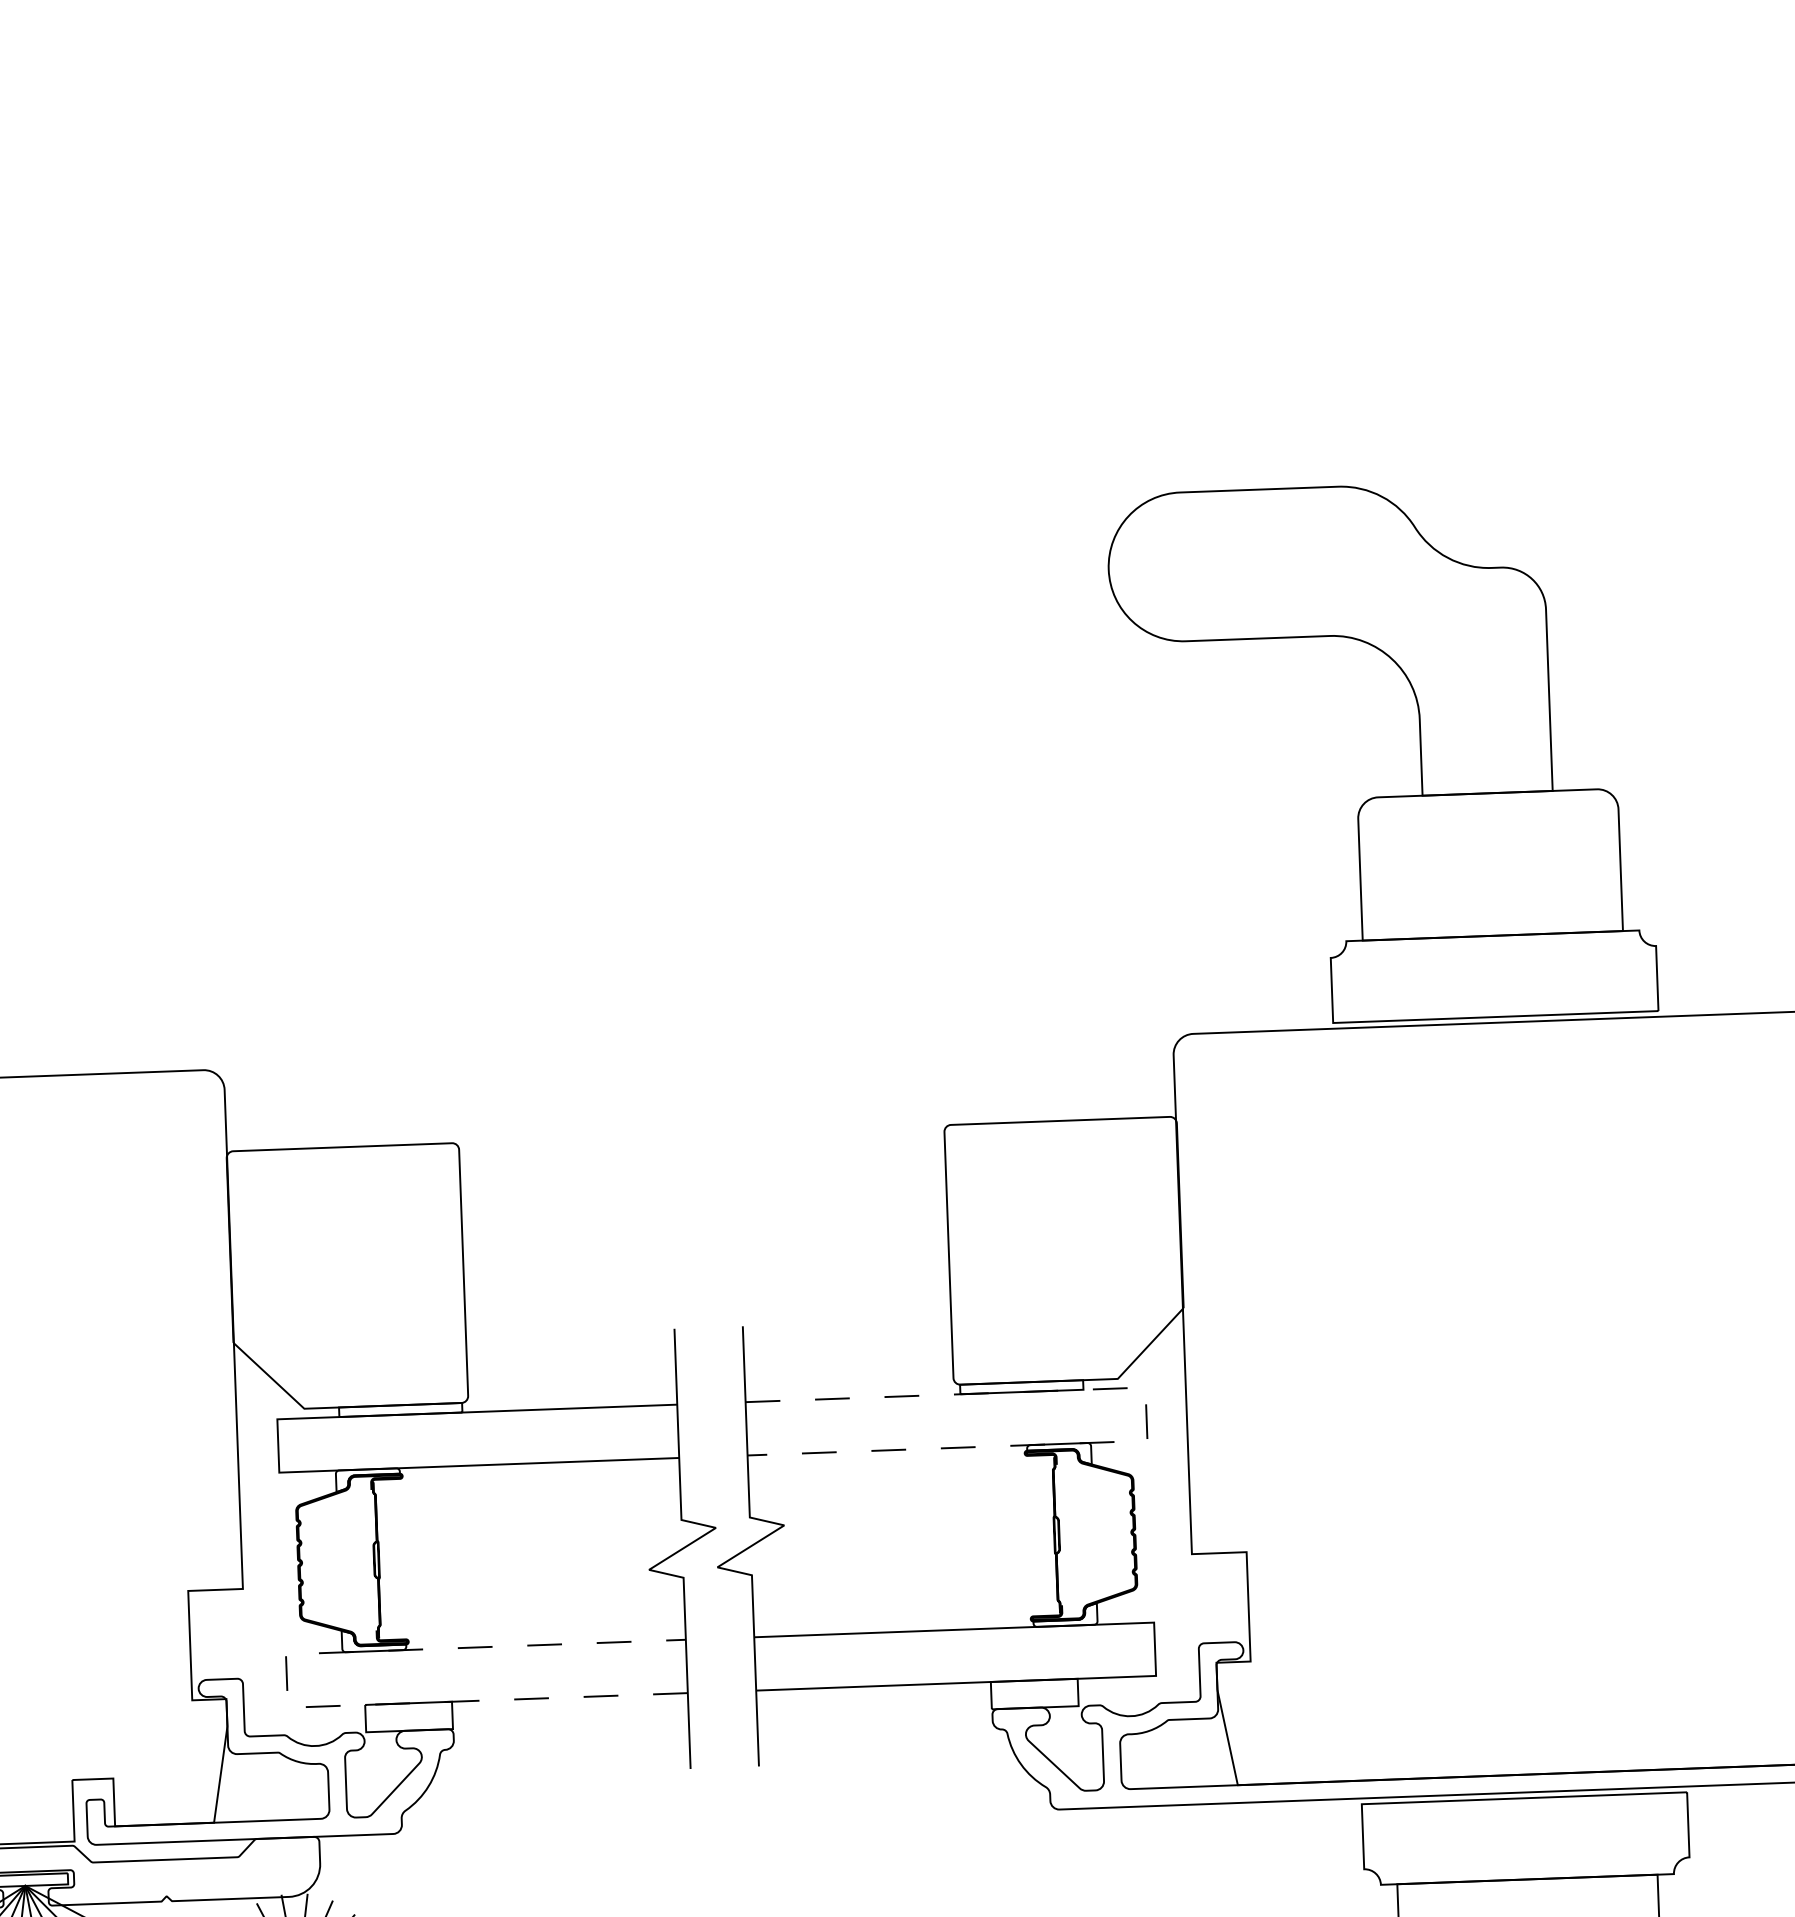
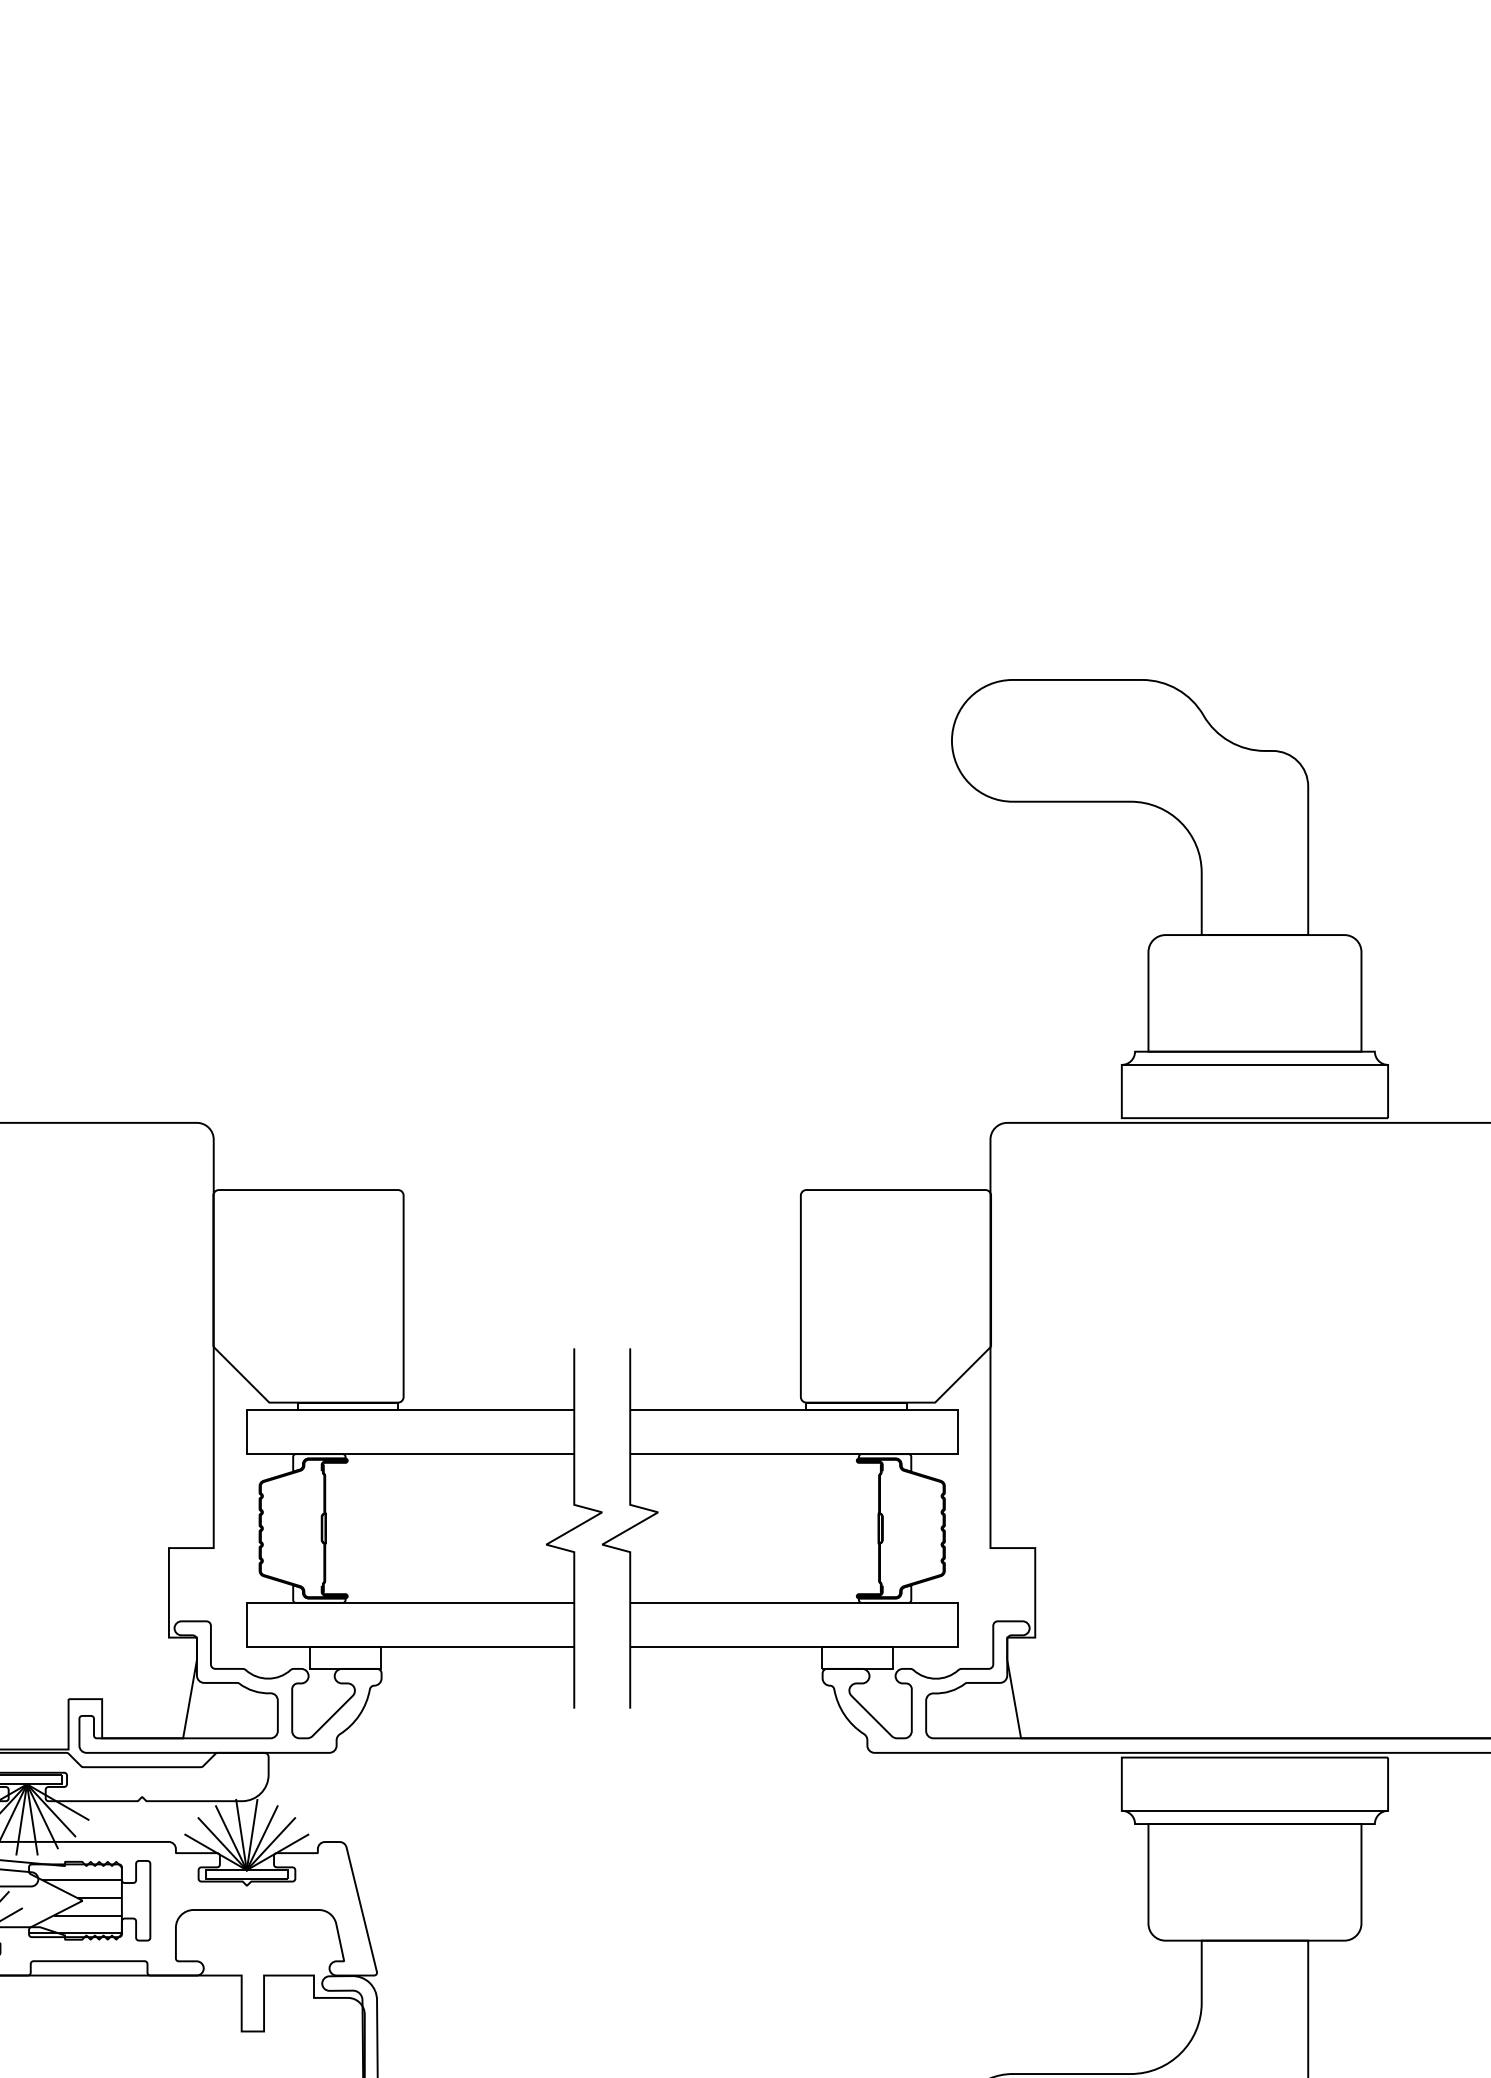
line: (1492, 951) -> (1254, 1064), added
line: (1146, 1414) -> (957, 1432), dashed -> solid
line: (286, 1680) -> (246, 1624), dashed -> solid
line: (1526, 1862) -> (1254, 1810), added

